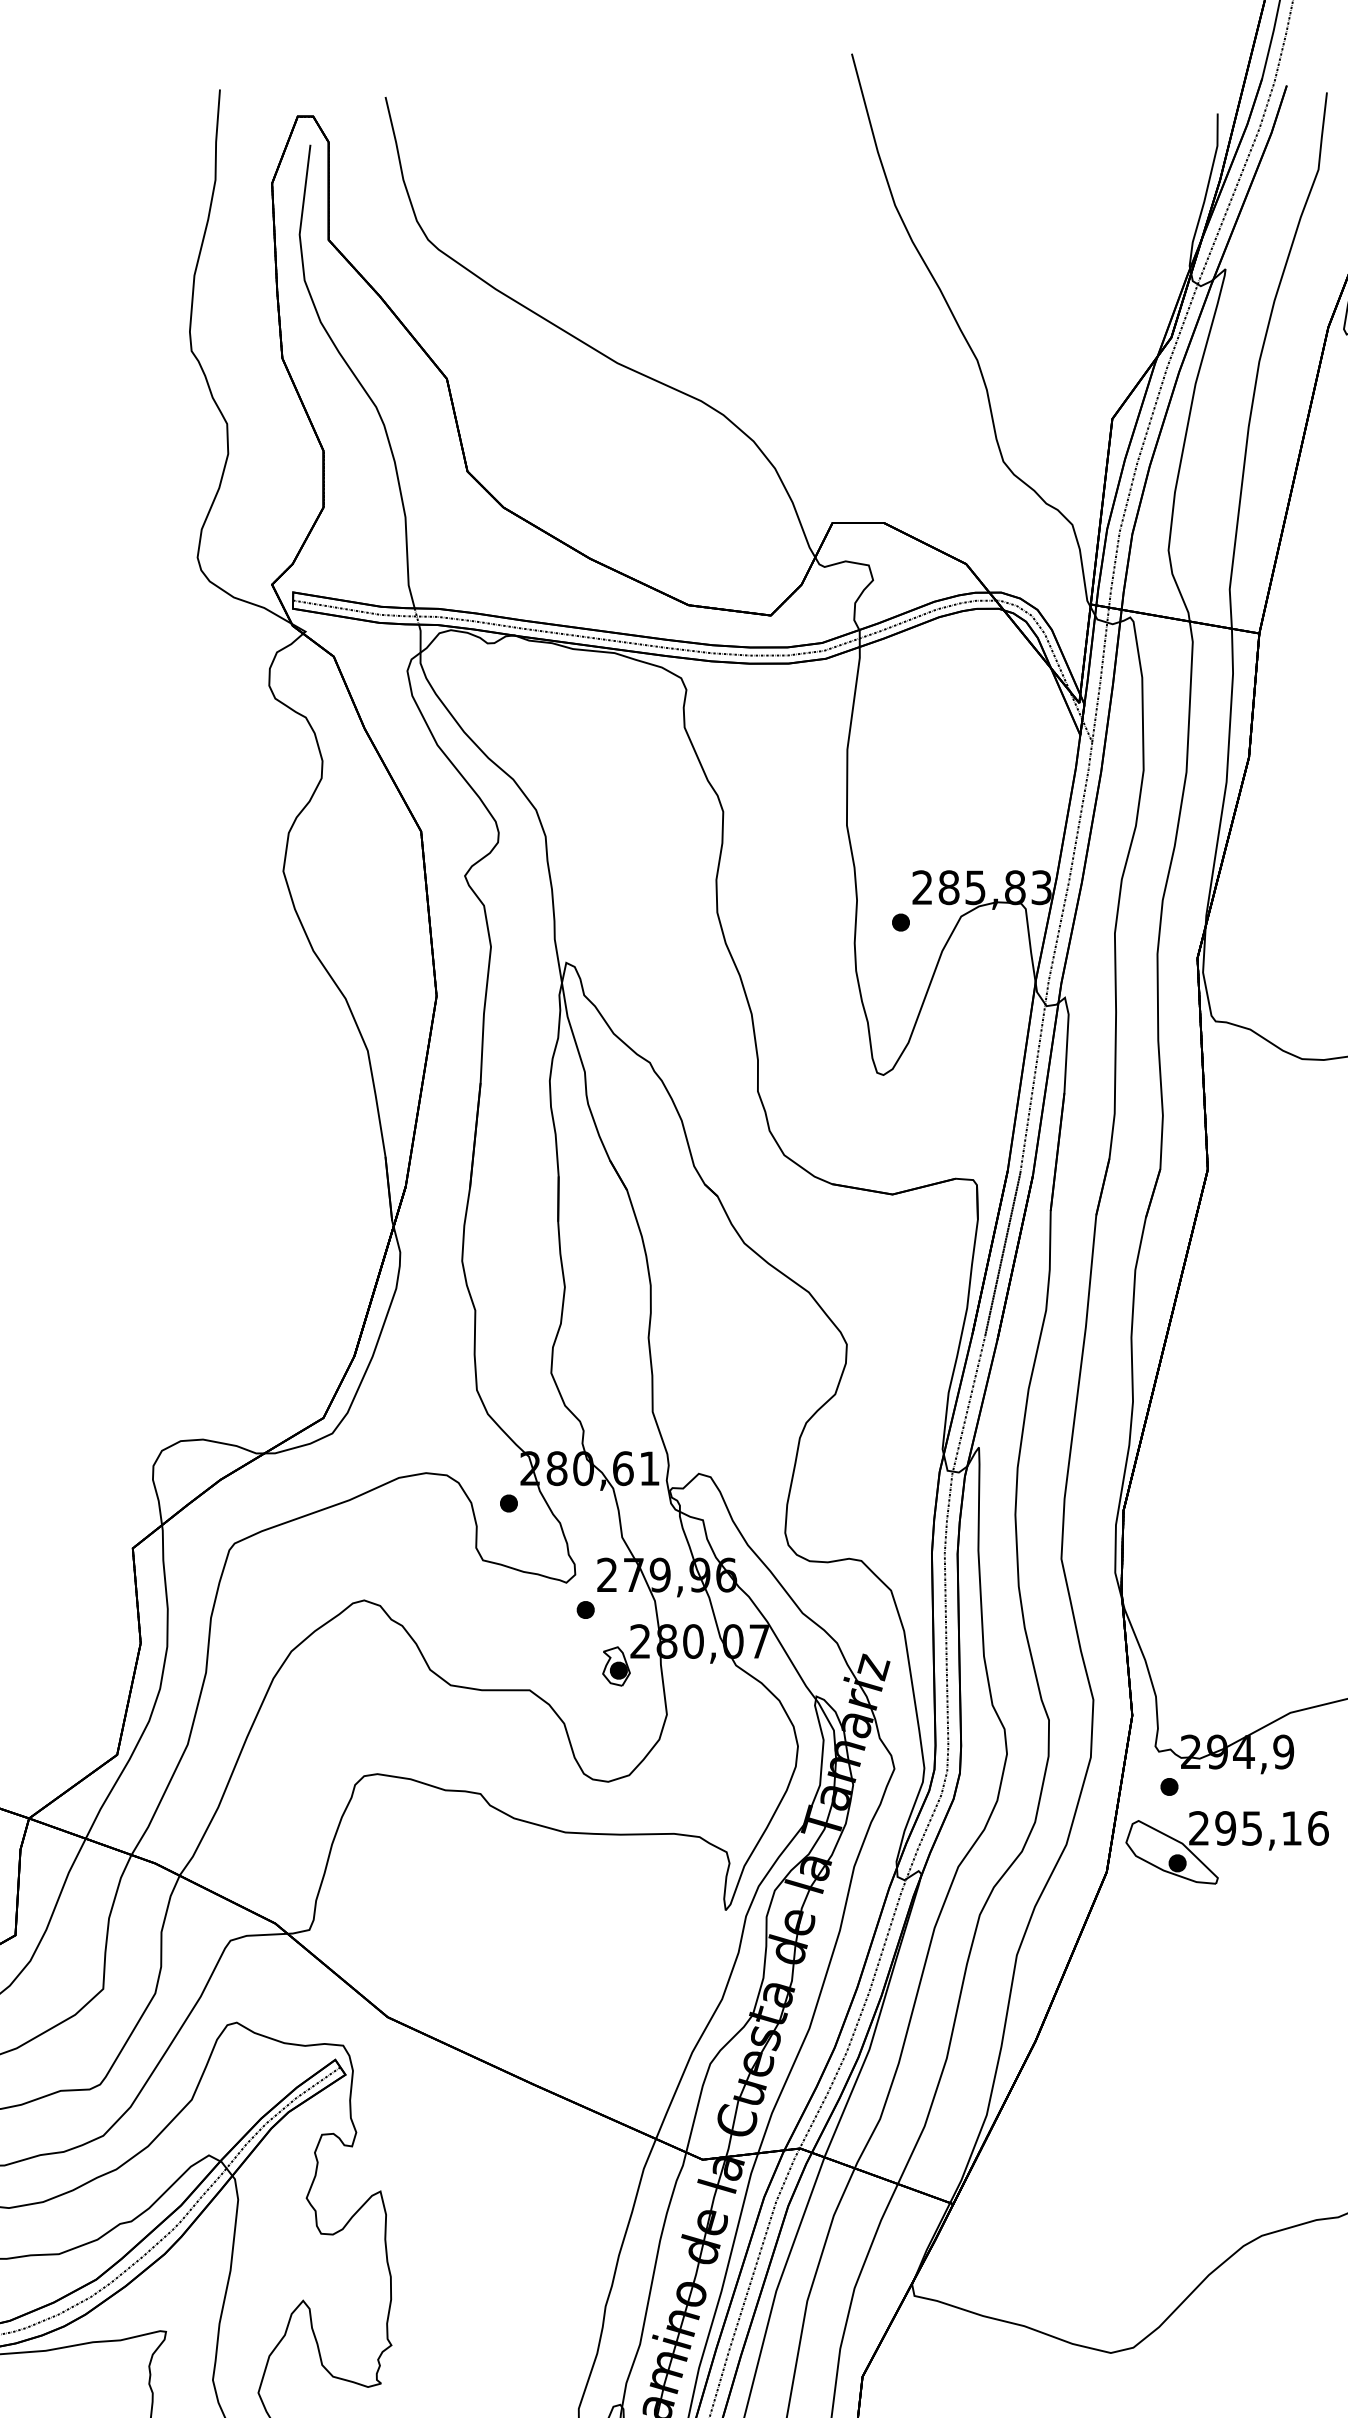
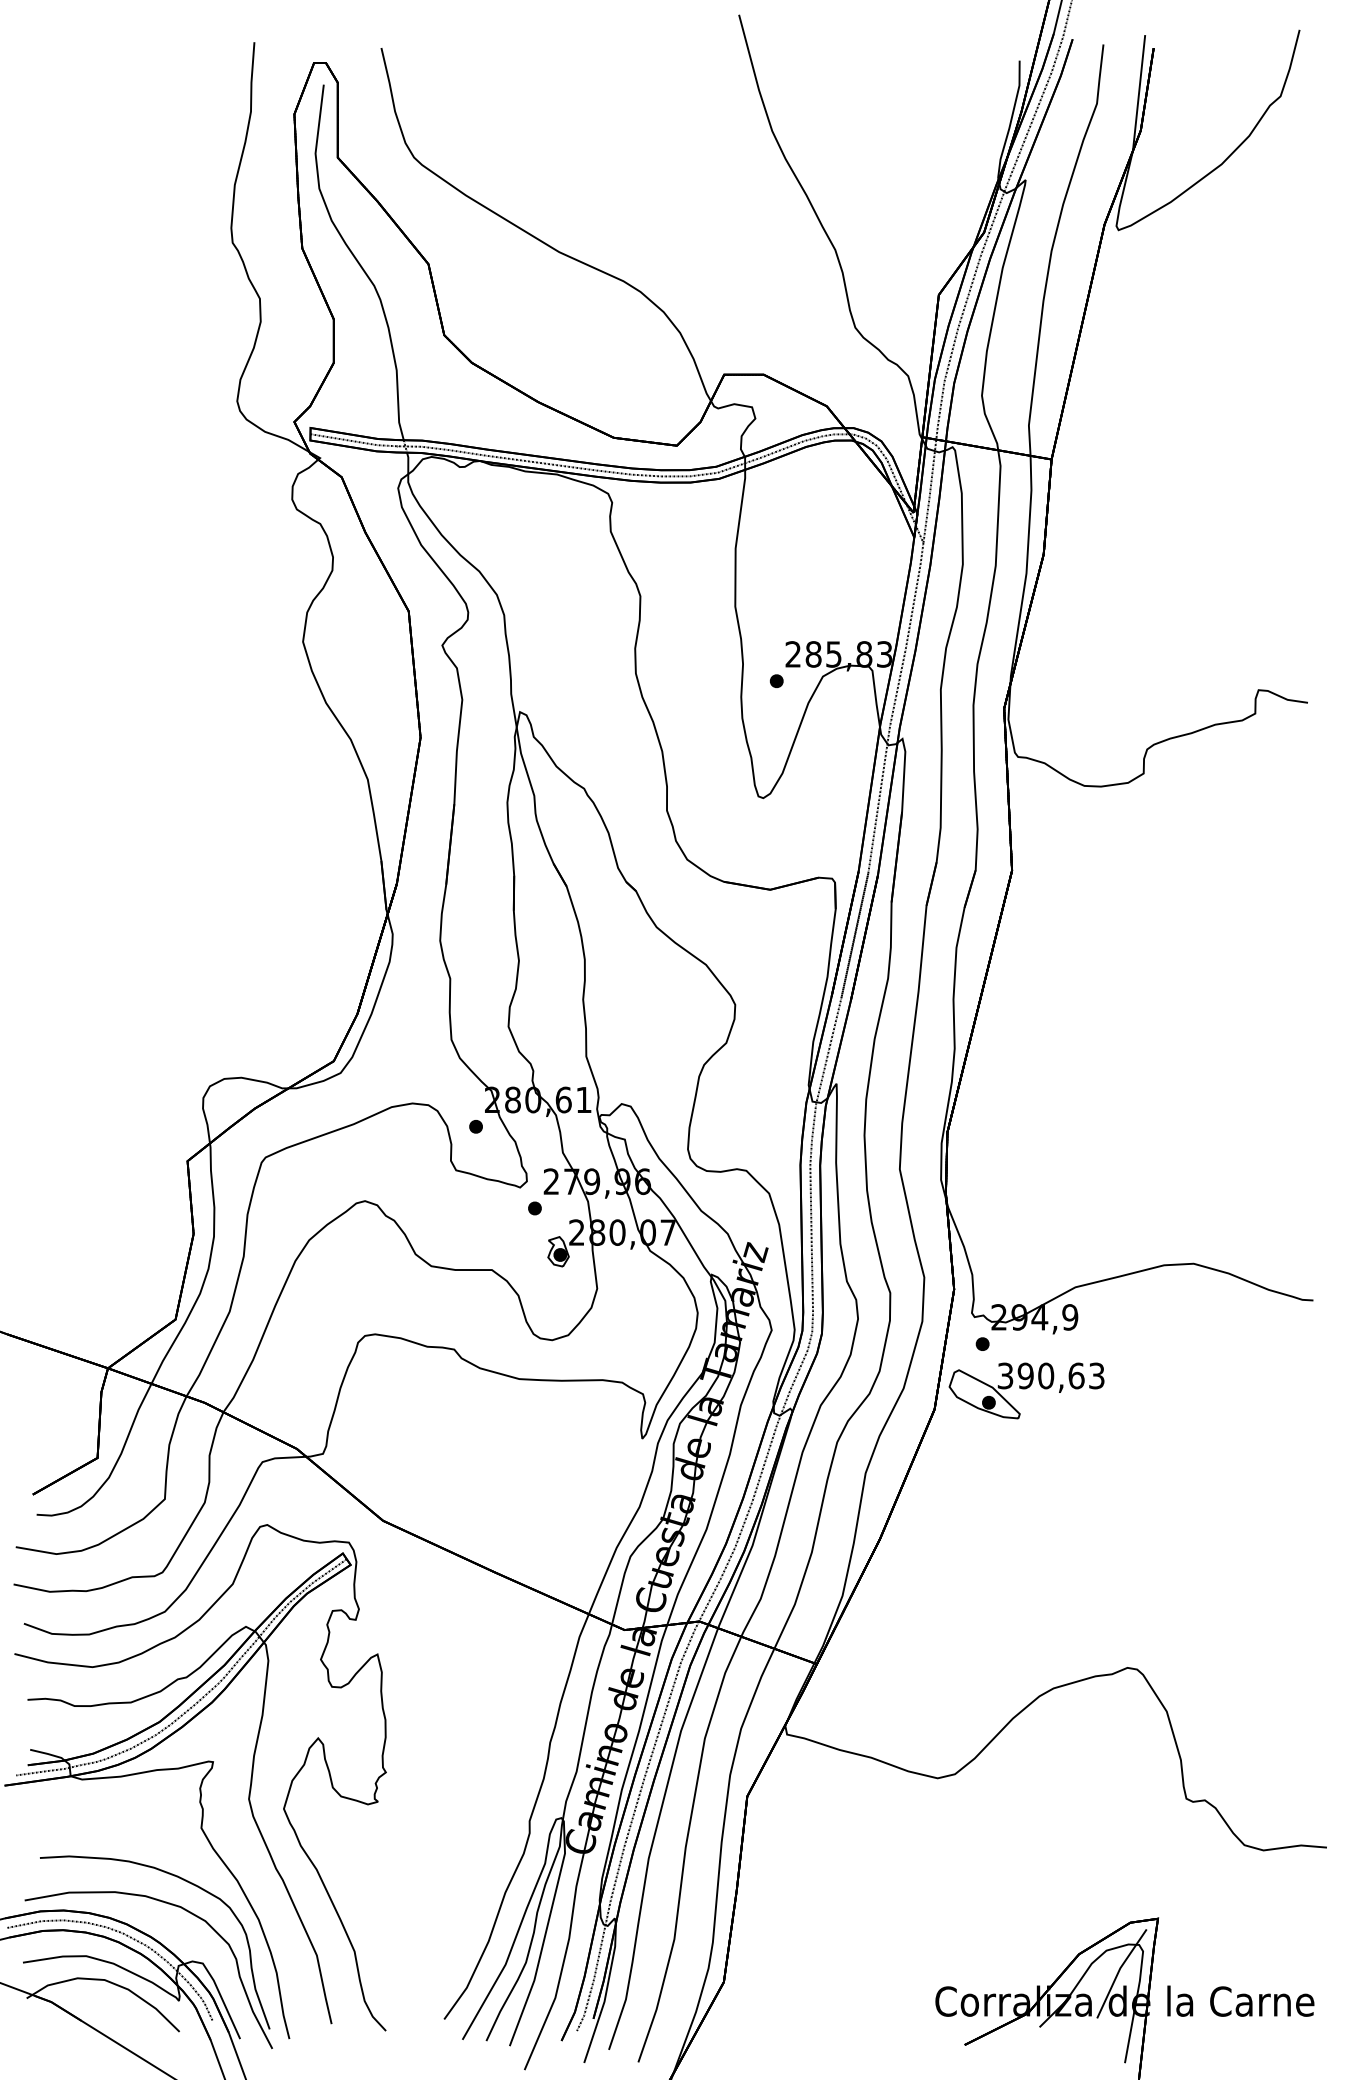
text: (1257, 1827) -> (1050, 1375), 295,16 -> 390,63

